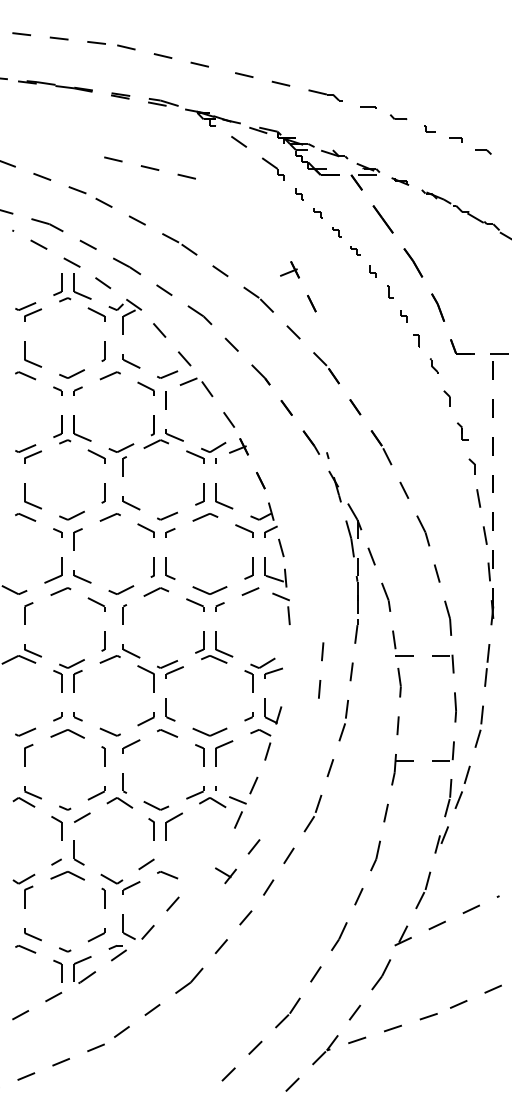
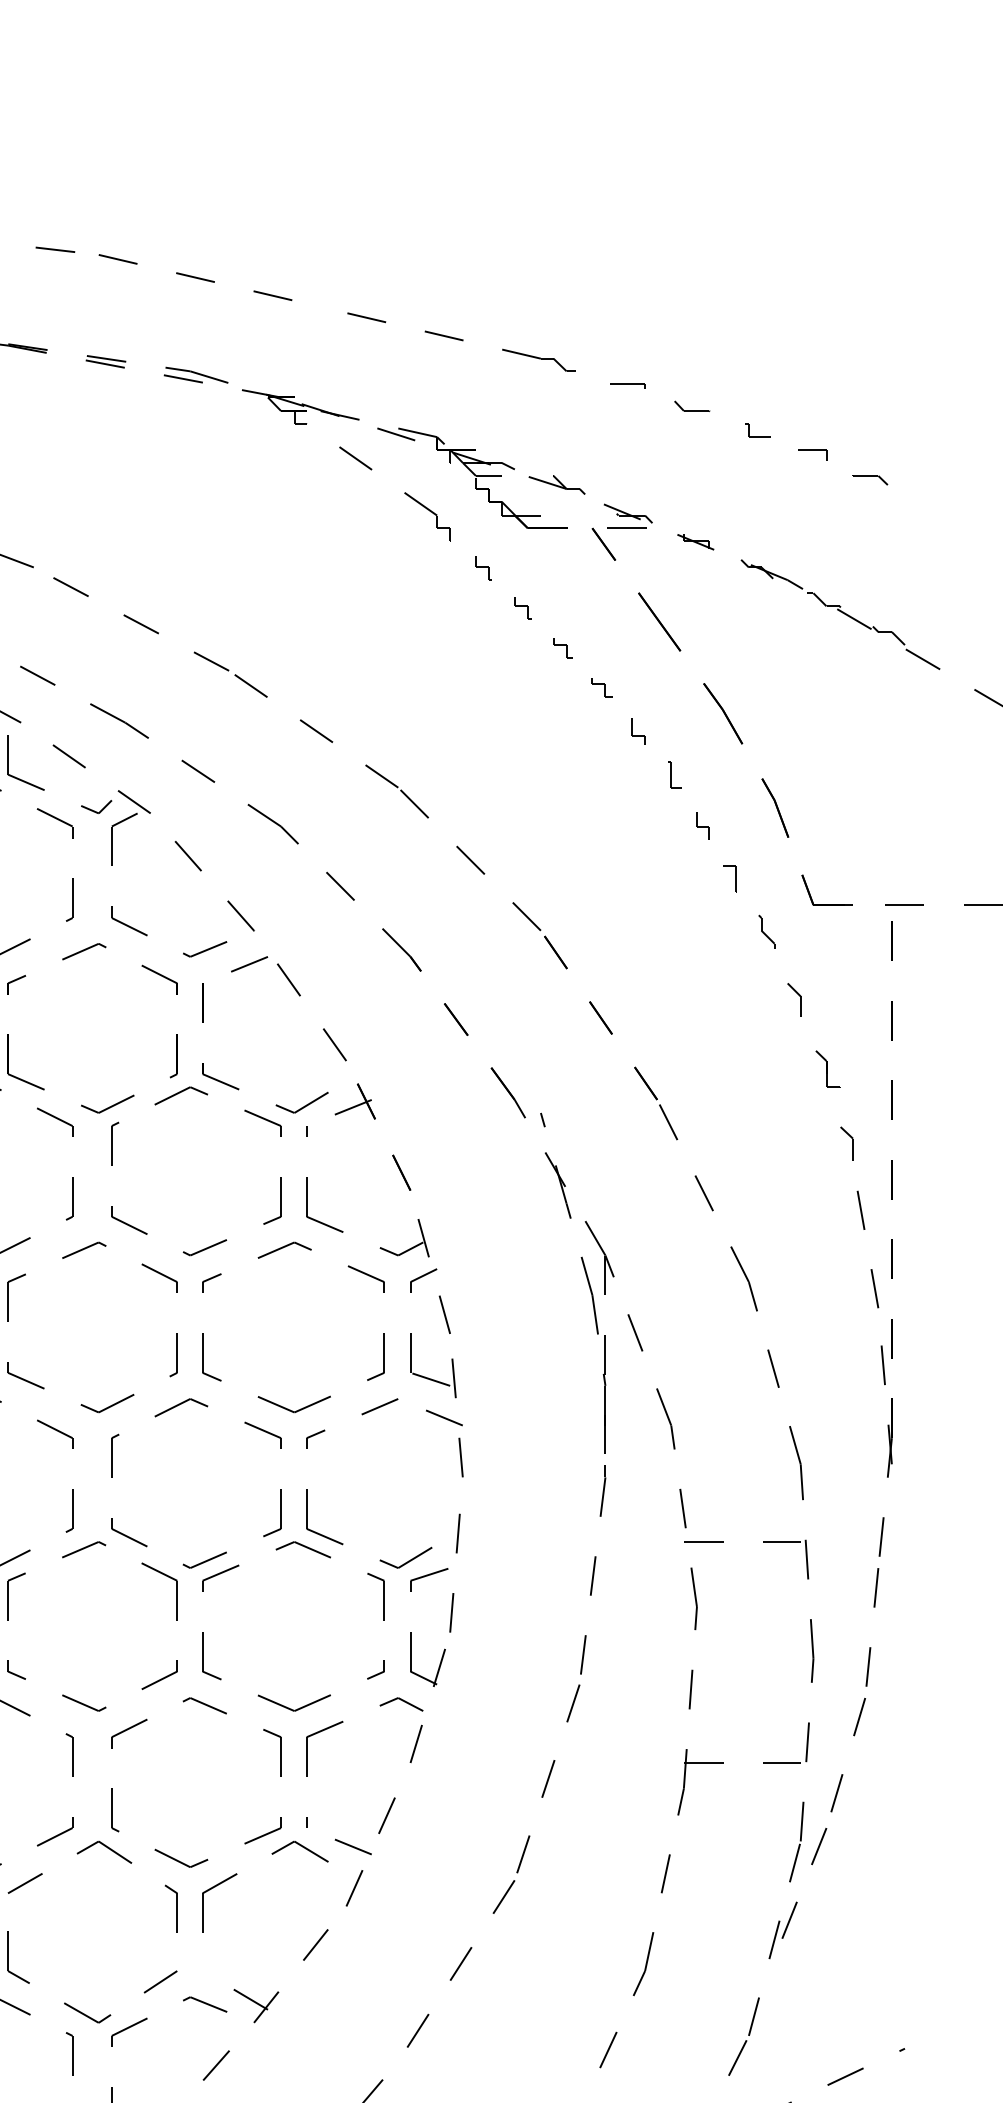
line: (149, 167) -> (166, 512), removed
part: (298, 278) -> (481, 746), removed
line: (321, 661) -> (455, 1554), moved
part: (235, 868) -> (276, 1990), moved

